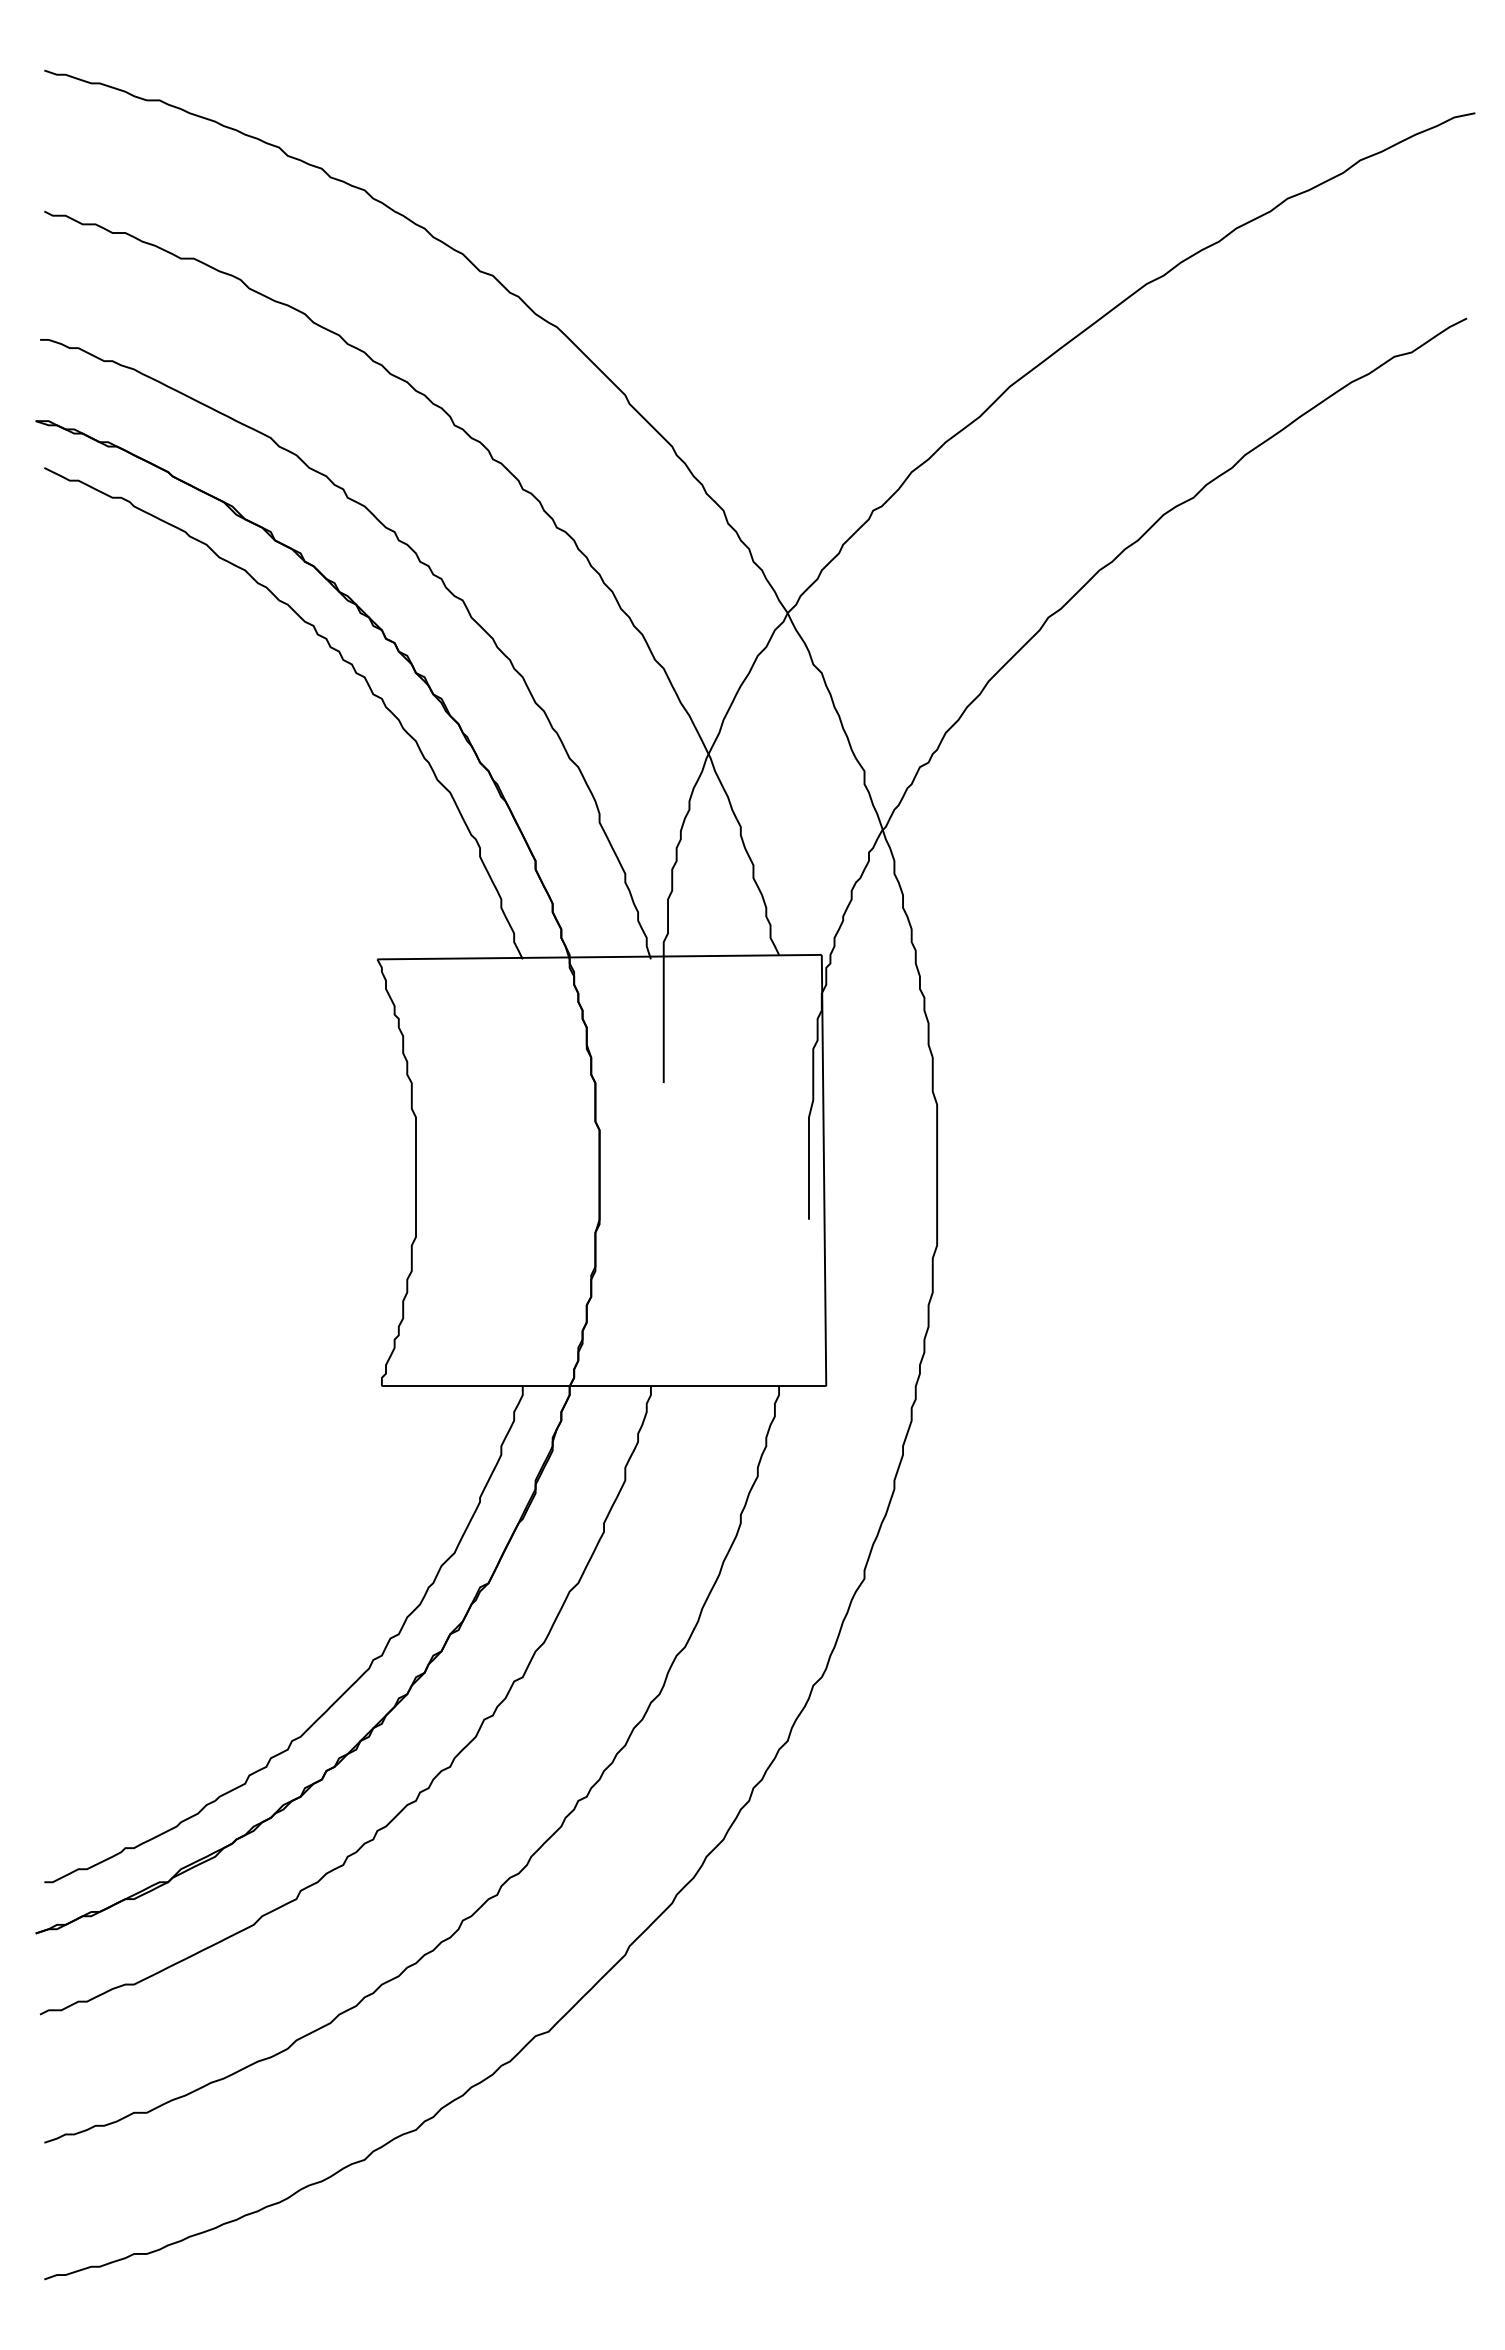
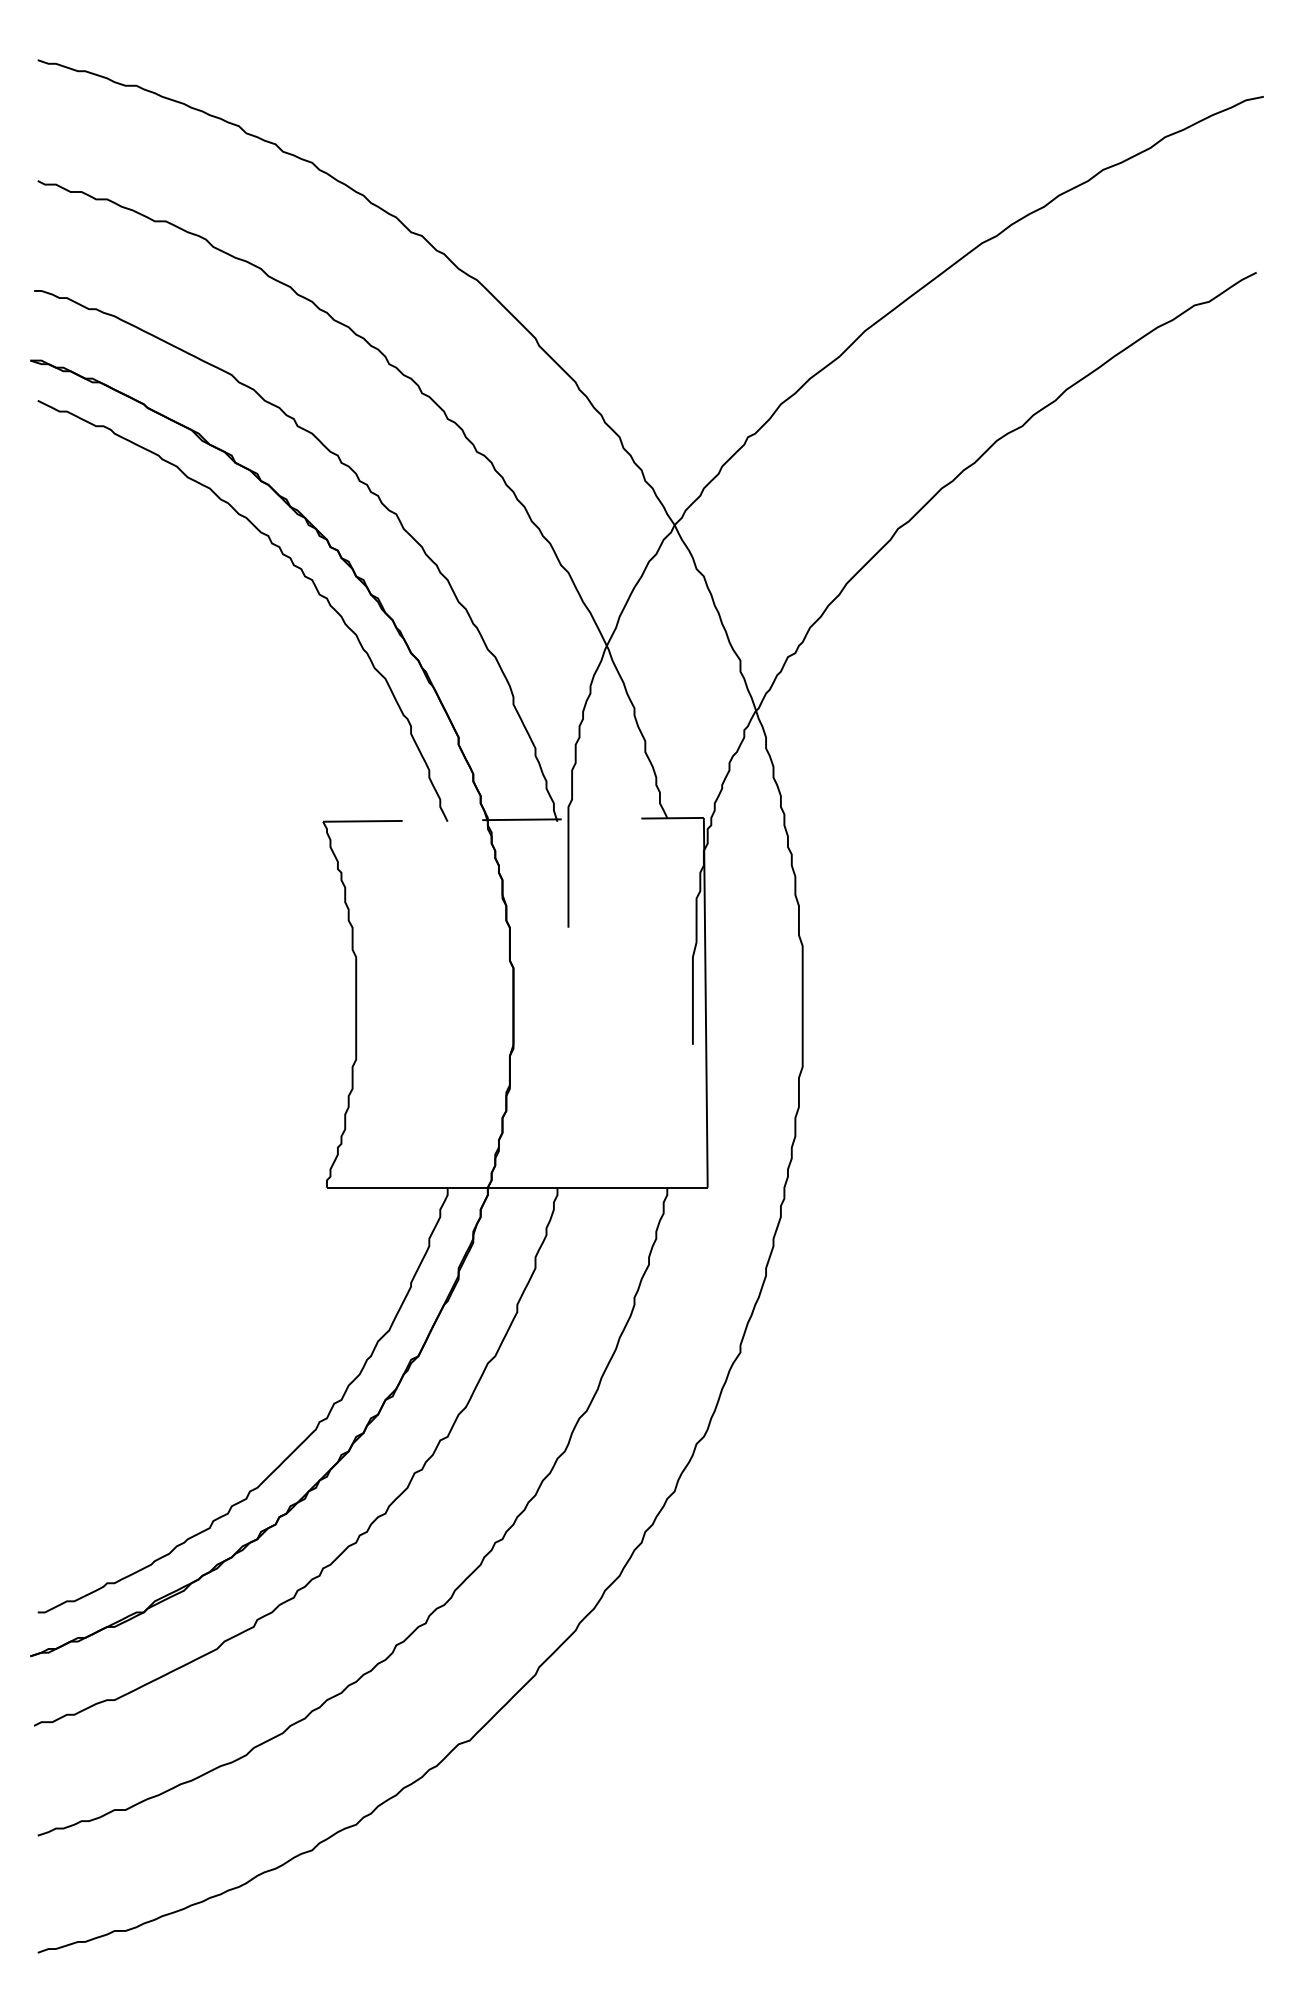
line: (600, 957) -> (514, 820), solid -> dashed

